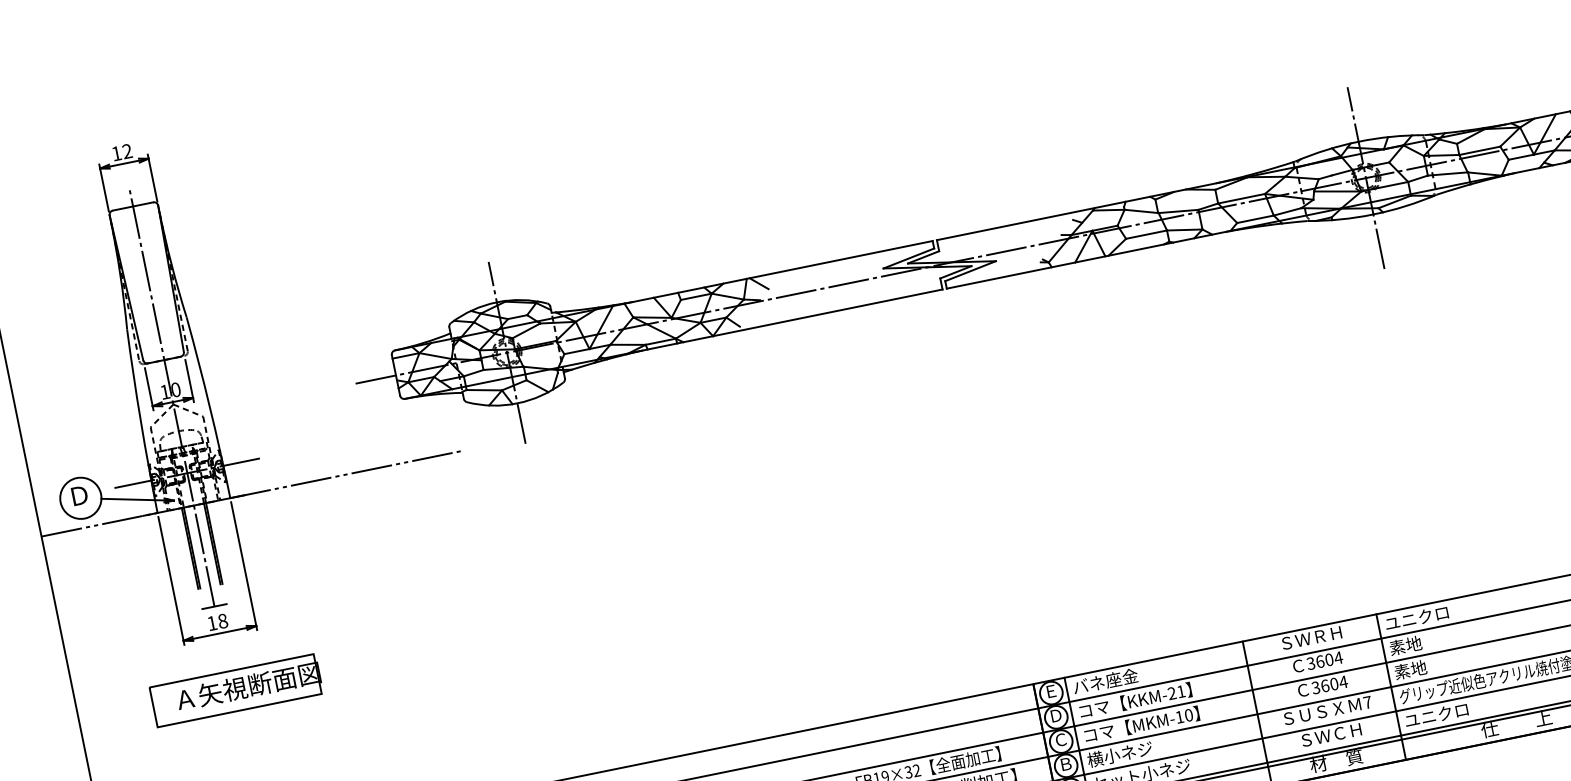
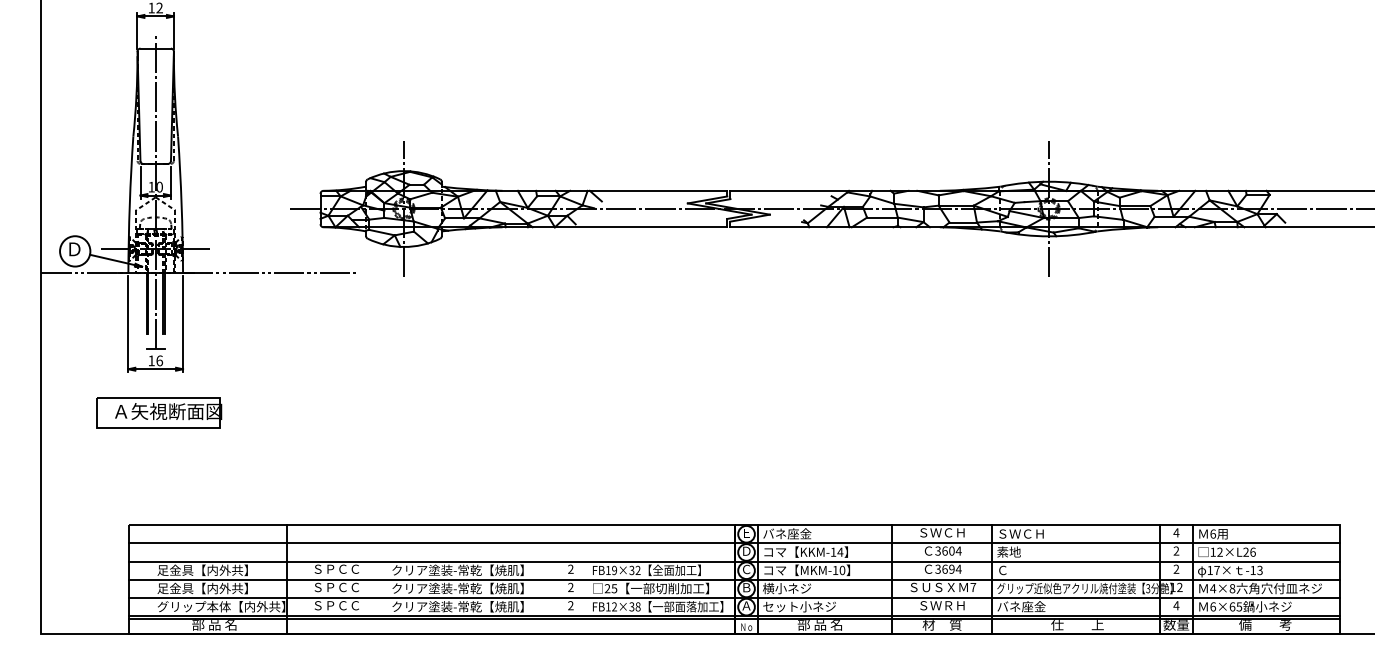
text: (1415, 617) -> (1020, 533), ユニクロ -> ＳＷＣＨ
text: (222, 620) -> (159, 360), 18 -> 16
text: (1319, 636) -> (948, 532), ＳＷＲＨ -> ＳＷＣＨ
text: (1409, 669) -> (1008, 569), 素地 -> Ｃ
text: (1333, 684) -> (951, 569), 3604 -> 3694
text: (1175, 691) -> (836, 551), KKM-21 -> KKM-14
text: (1437, 714) -> (1021, 606), ユニクロ -> バネ座金
text: (1339, 733) -> (948, 605), ＳＷＣＨ -> ＳＷＲＨ

